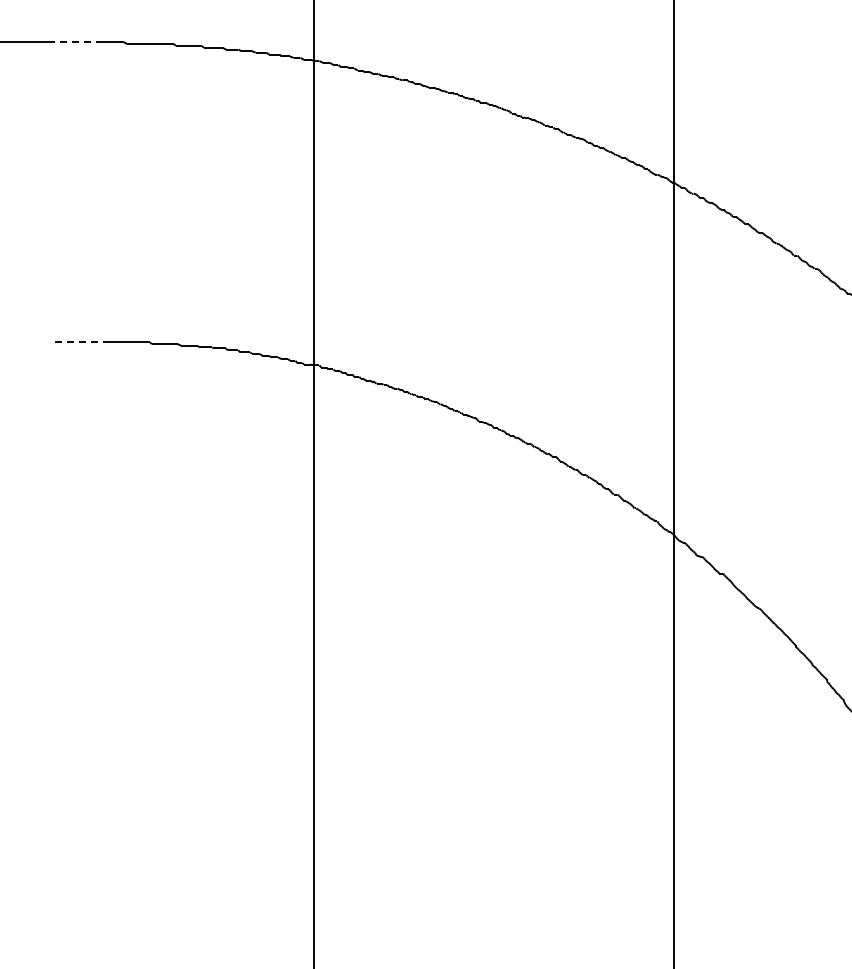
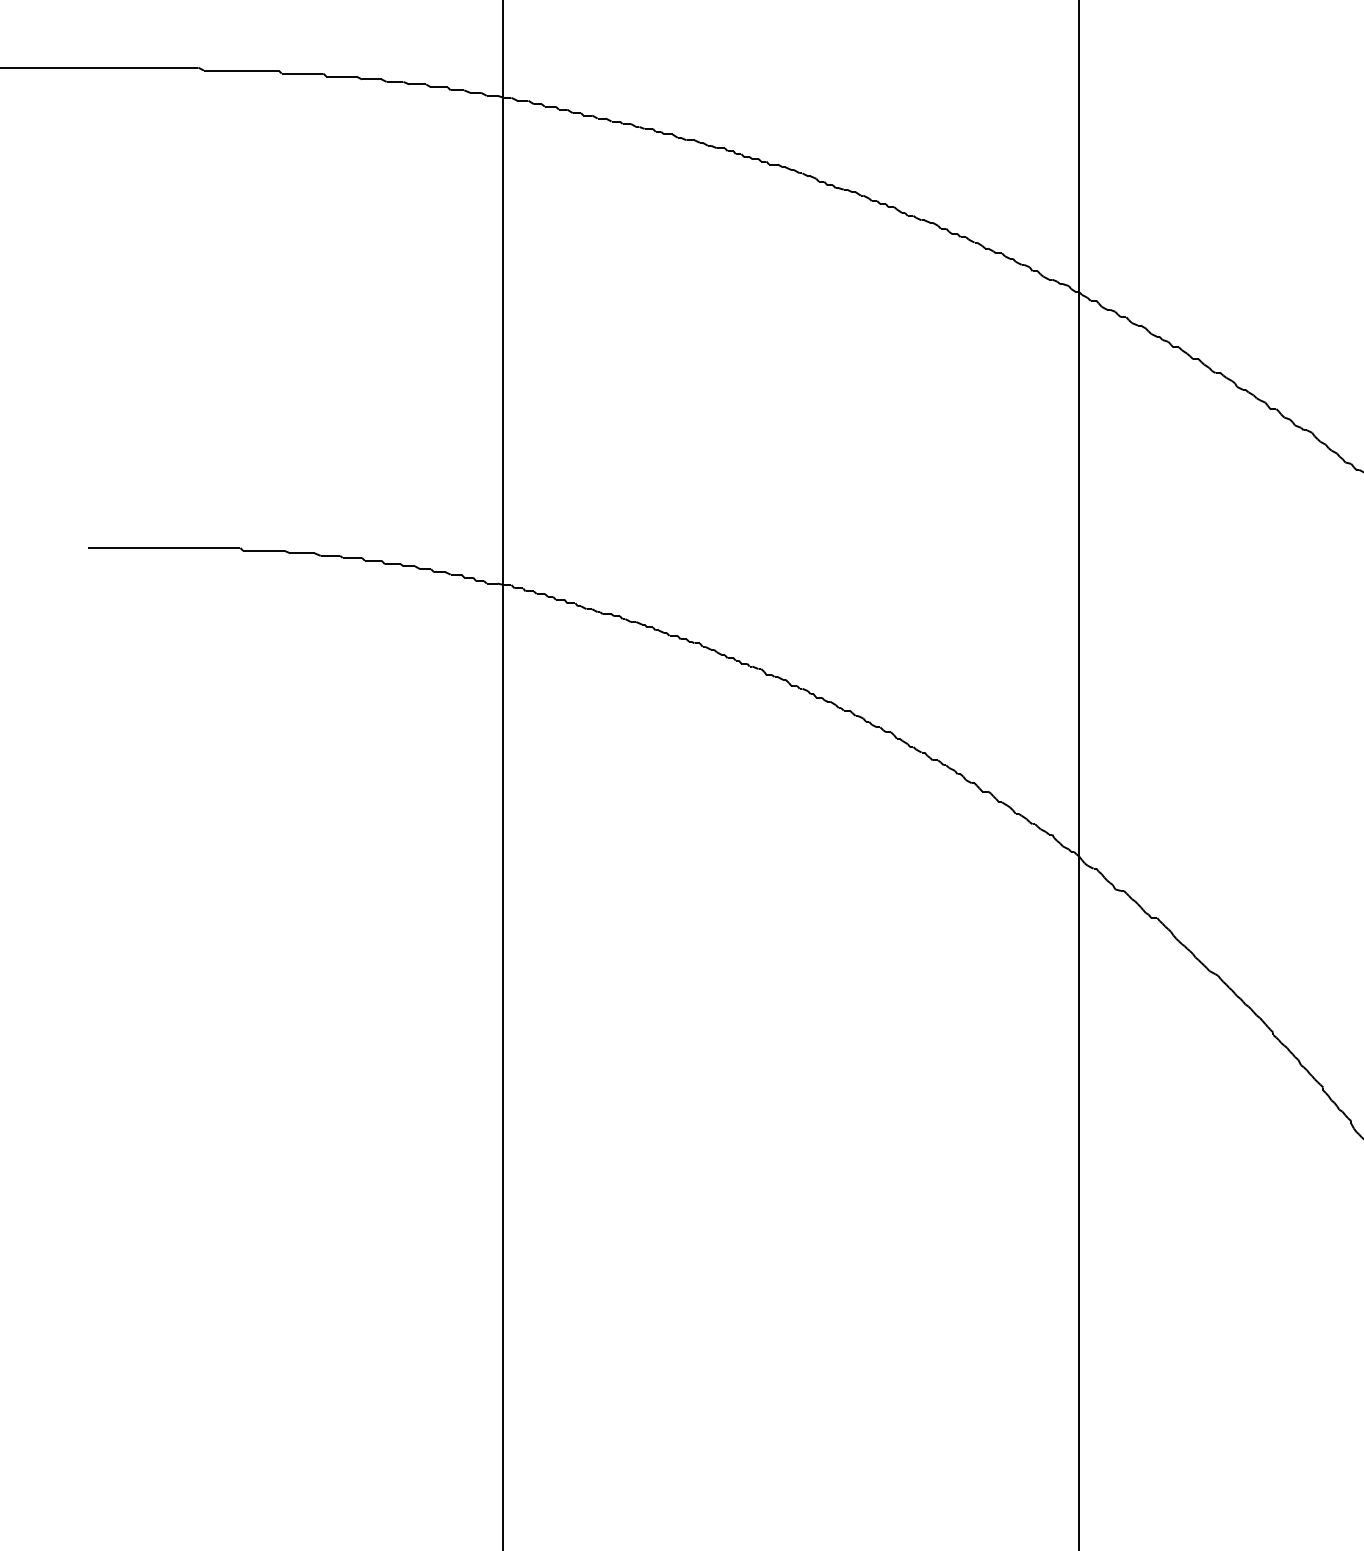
line: (78, 42) -> (125, 68), dashed -> solid
line: (79, 342) -> (127, 548), dashed -> solid

